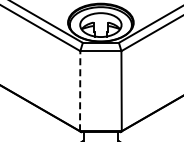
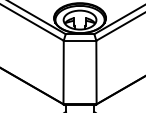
line: (80, 90) -> (63, 71), dashed -> solid

